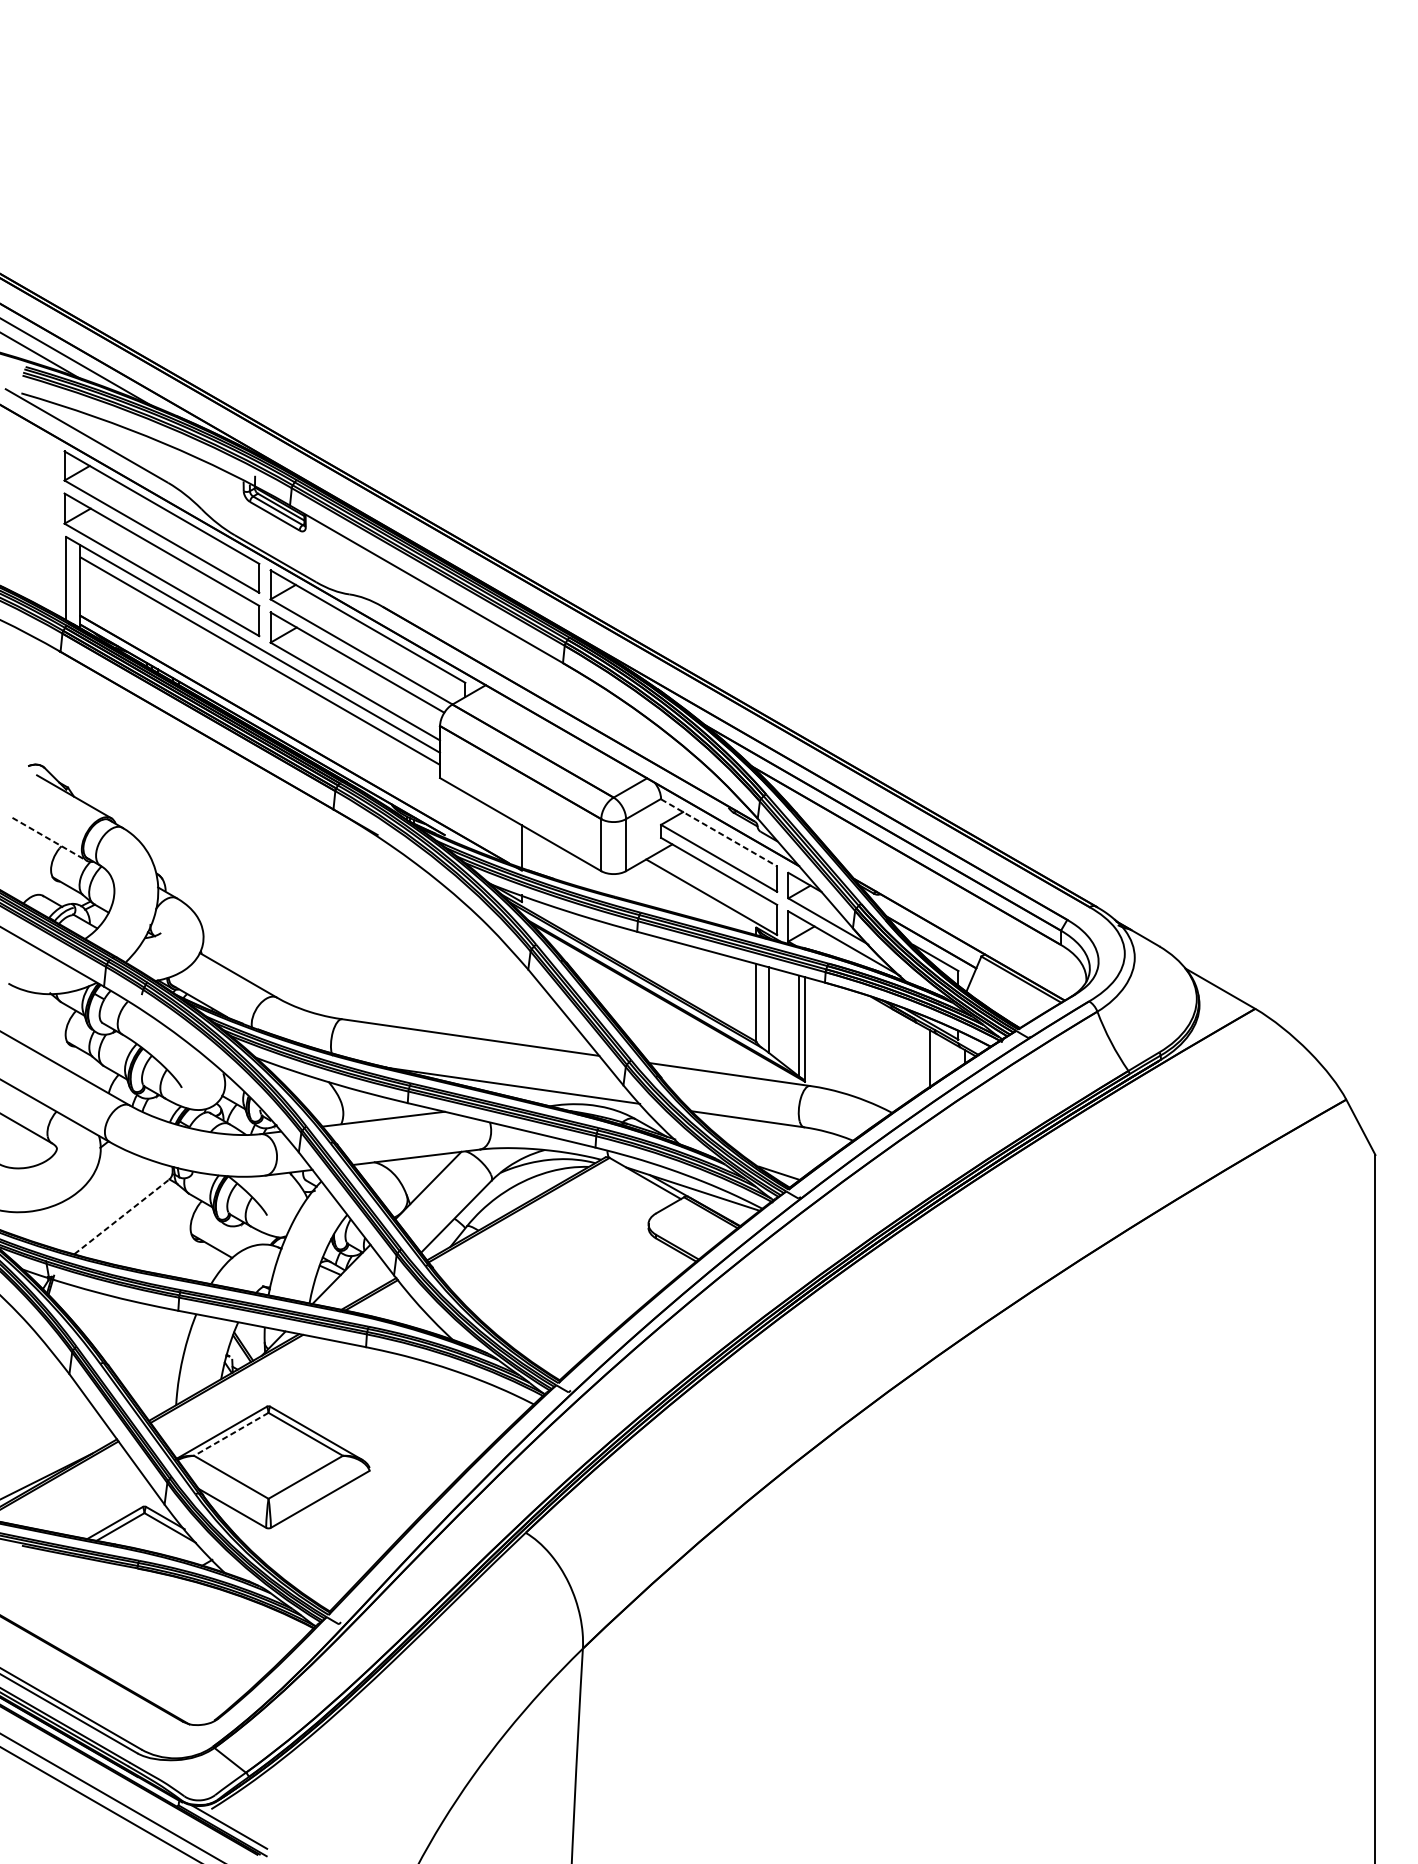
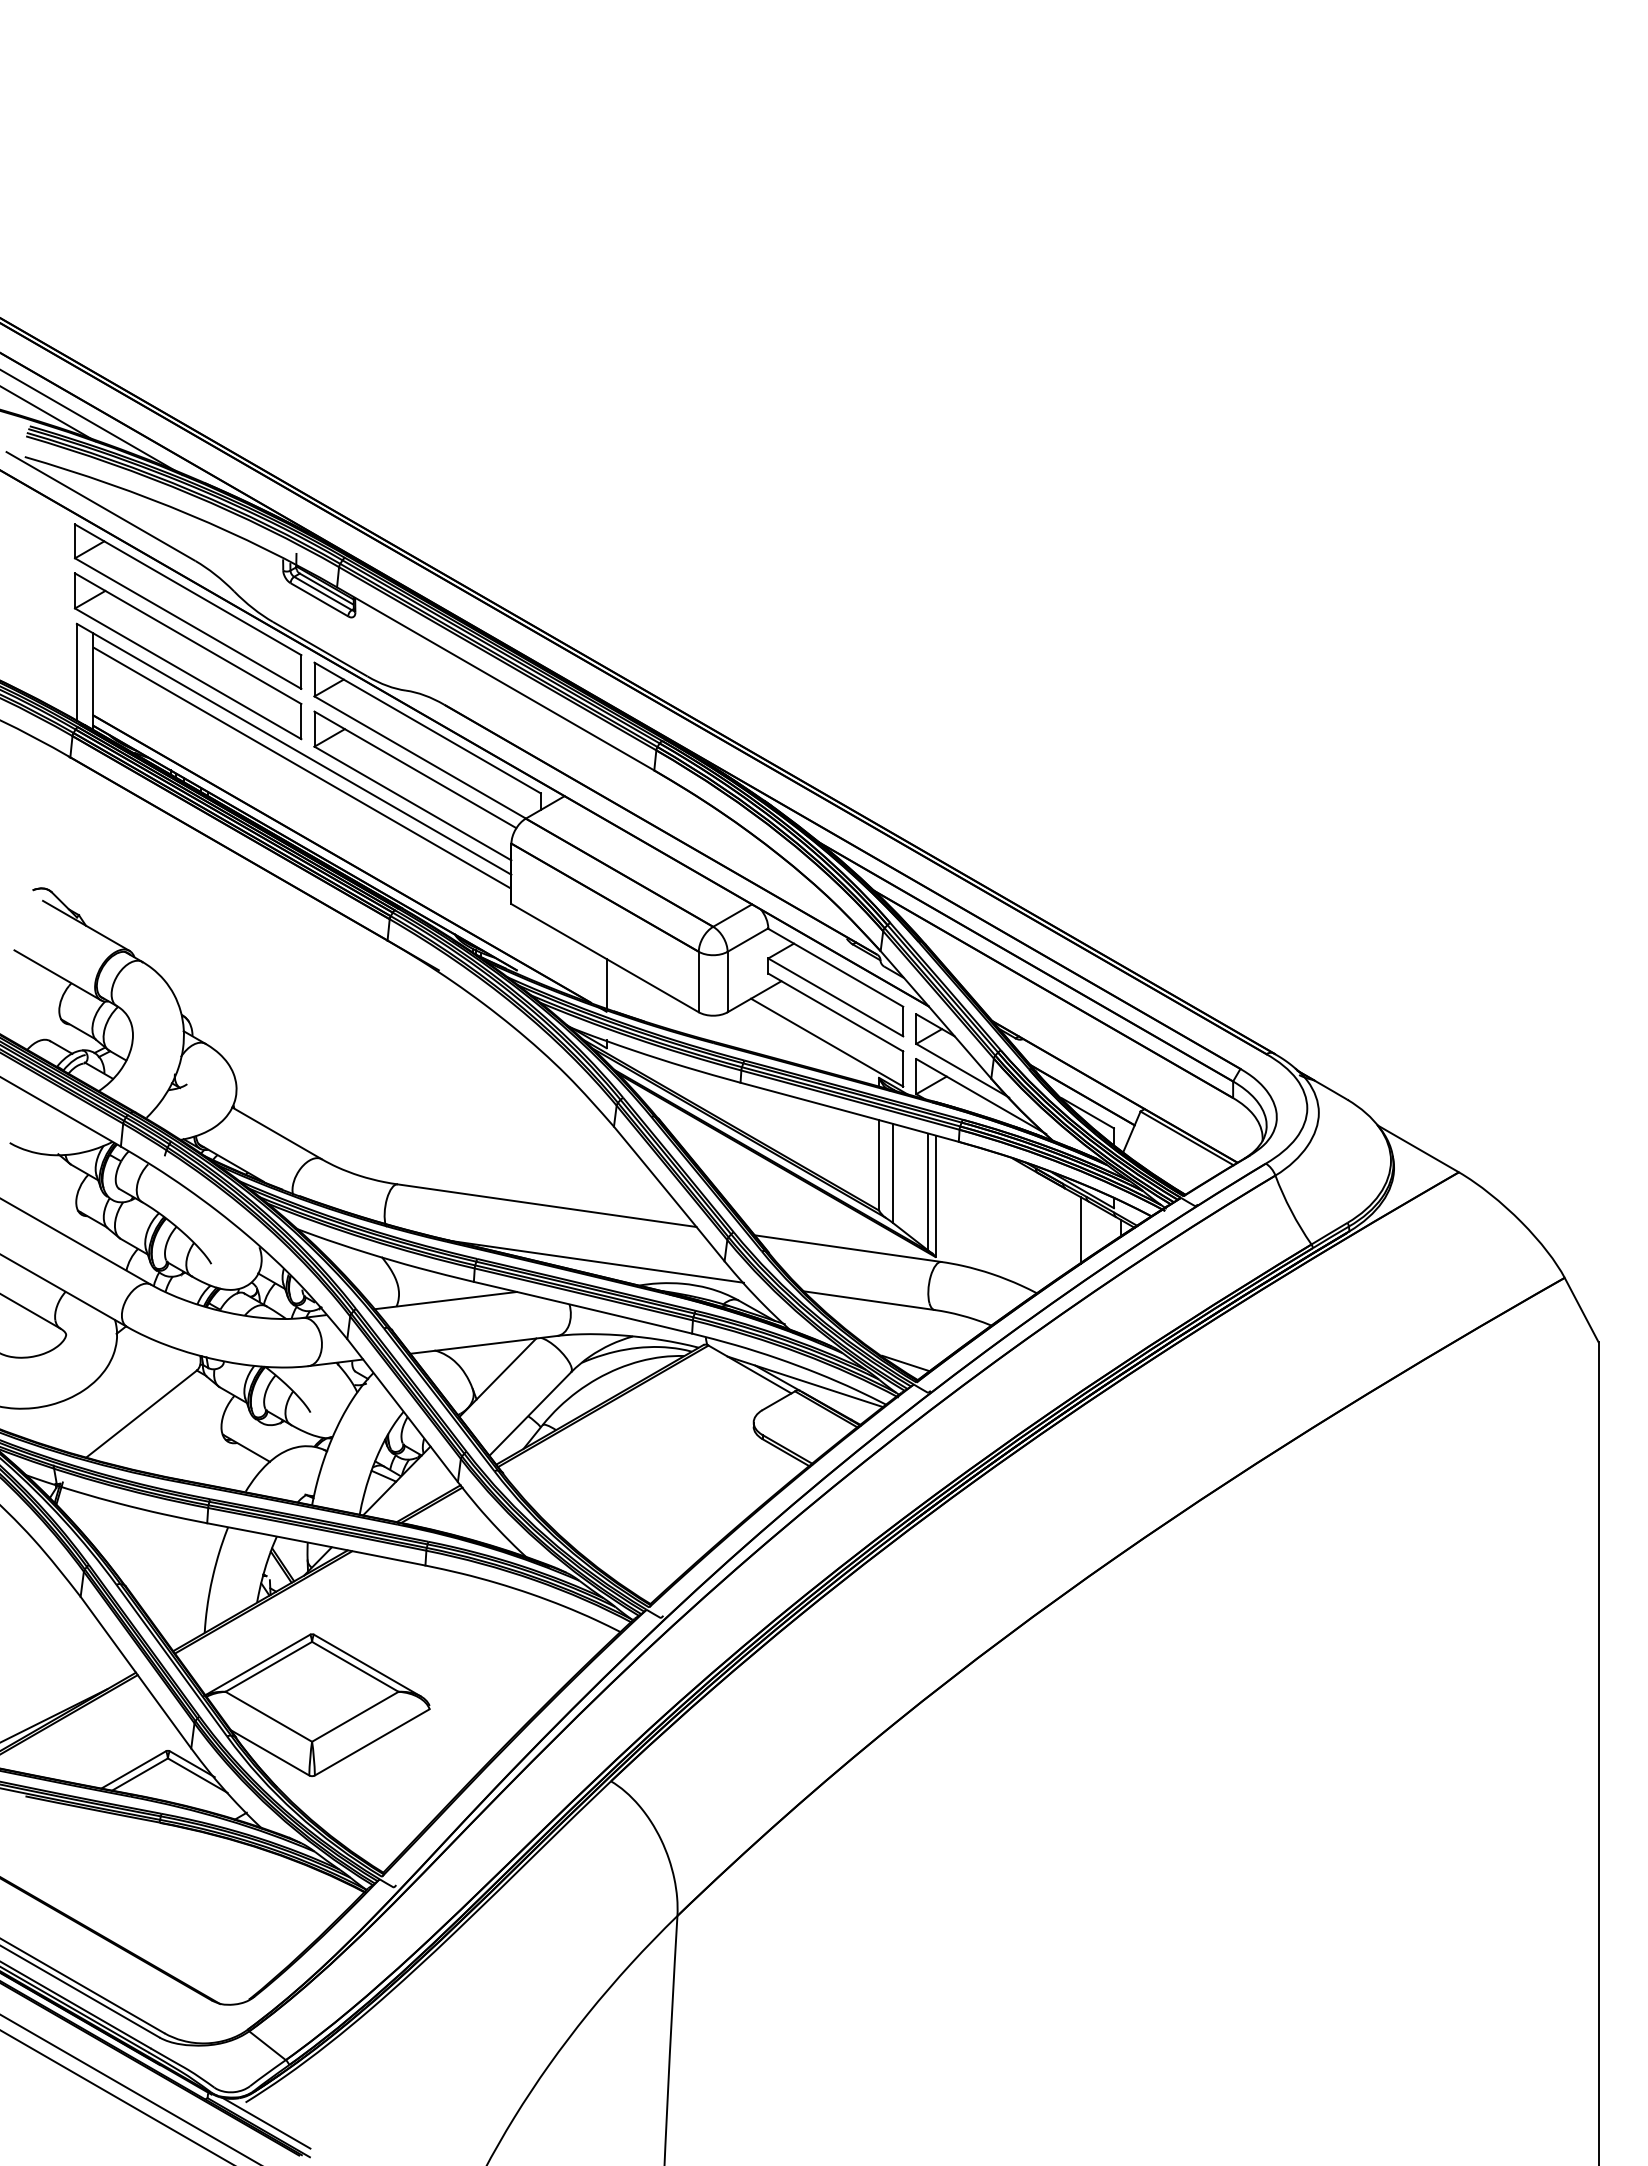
line: (718, 832) -> (835, 967), dashed -> solid
line: (49, 839) -> (57, 975), dashed -> solid
line: (122, 1216) -> (142, 1413), dashed -> solid
line: (231, 1434) -> (268, 1666), dashed -> solid

